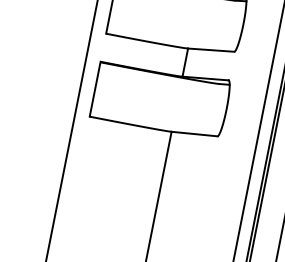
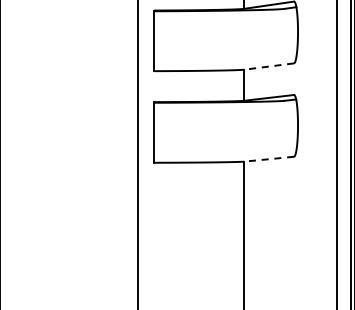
line: (210, 50) -> (268, 66), solid -> dashed
line: (194, 134) -> (269, 159), solid -> dashed

